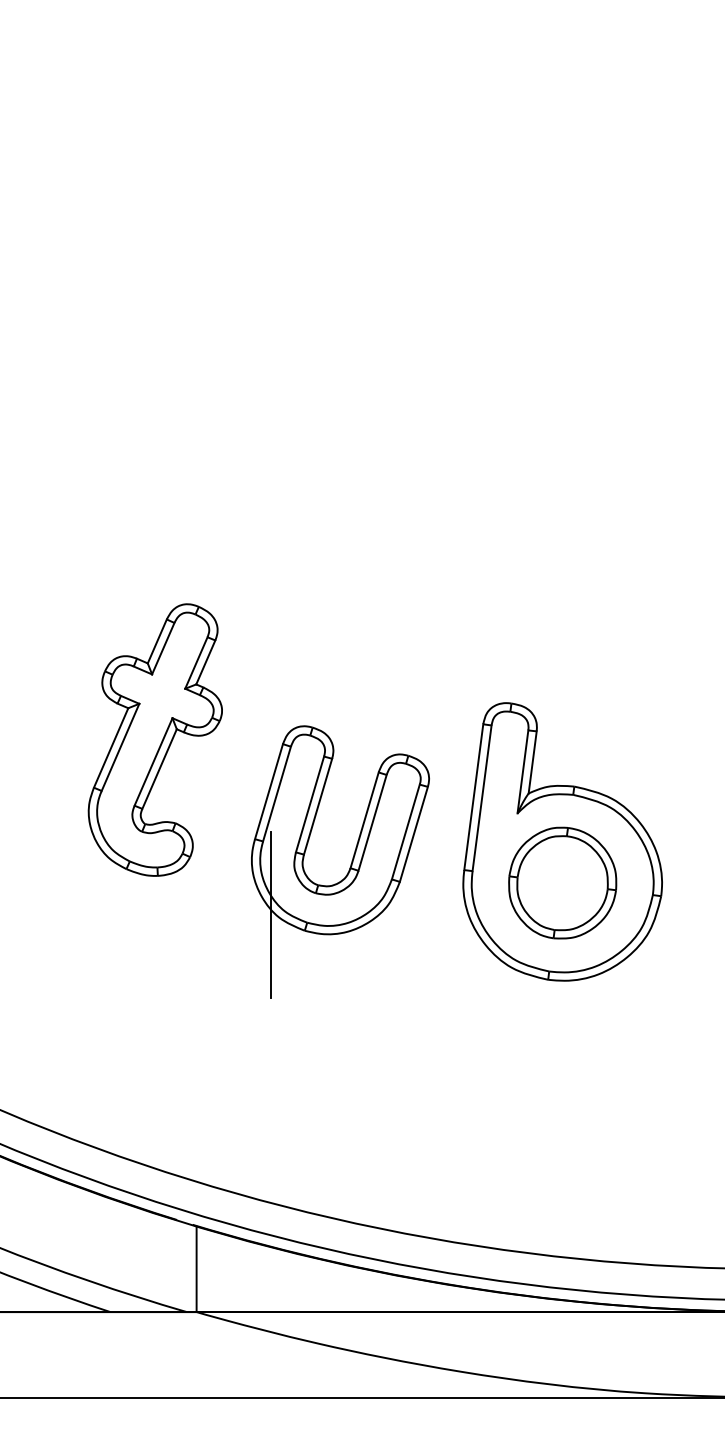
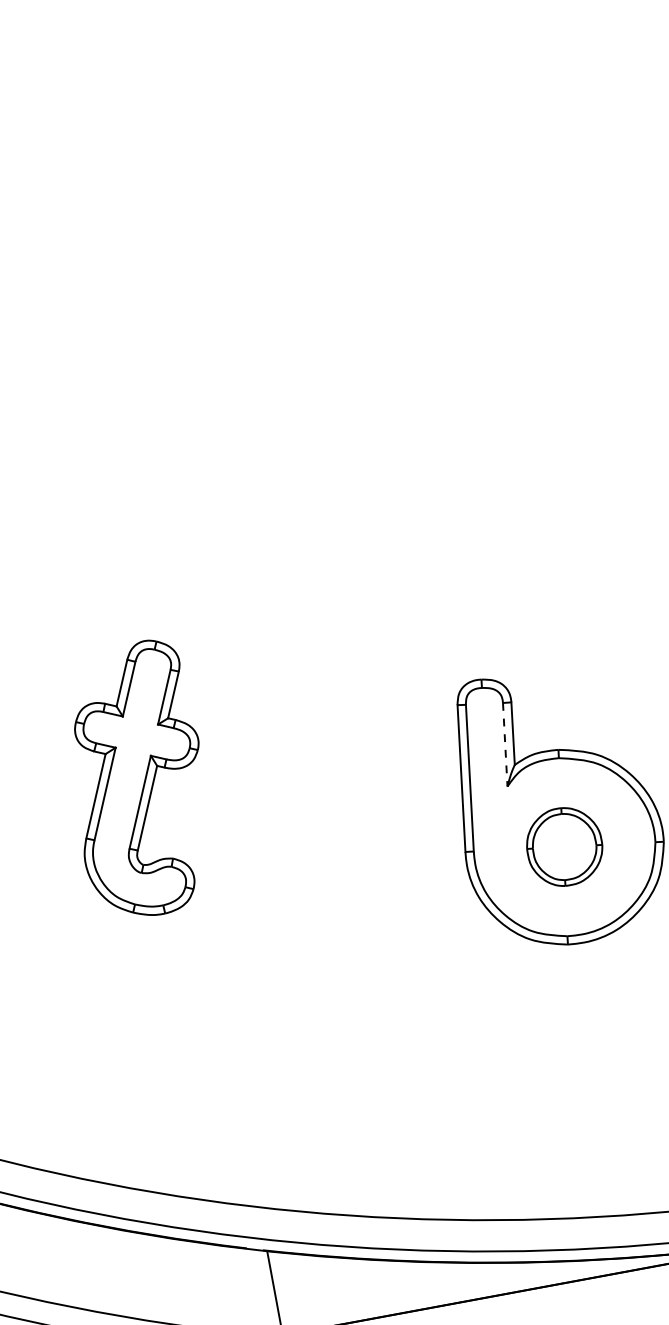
line: (522, 771) -> (504, 744), solid -> dashed
part: (350, 864) -> (352, 867), removed
part: (562, 882) -> (564, 846), size x0.7

